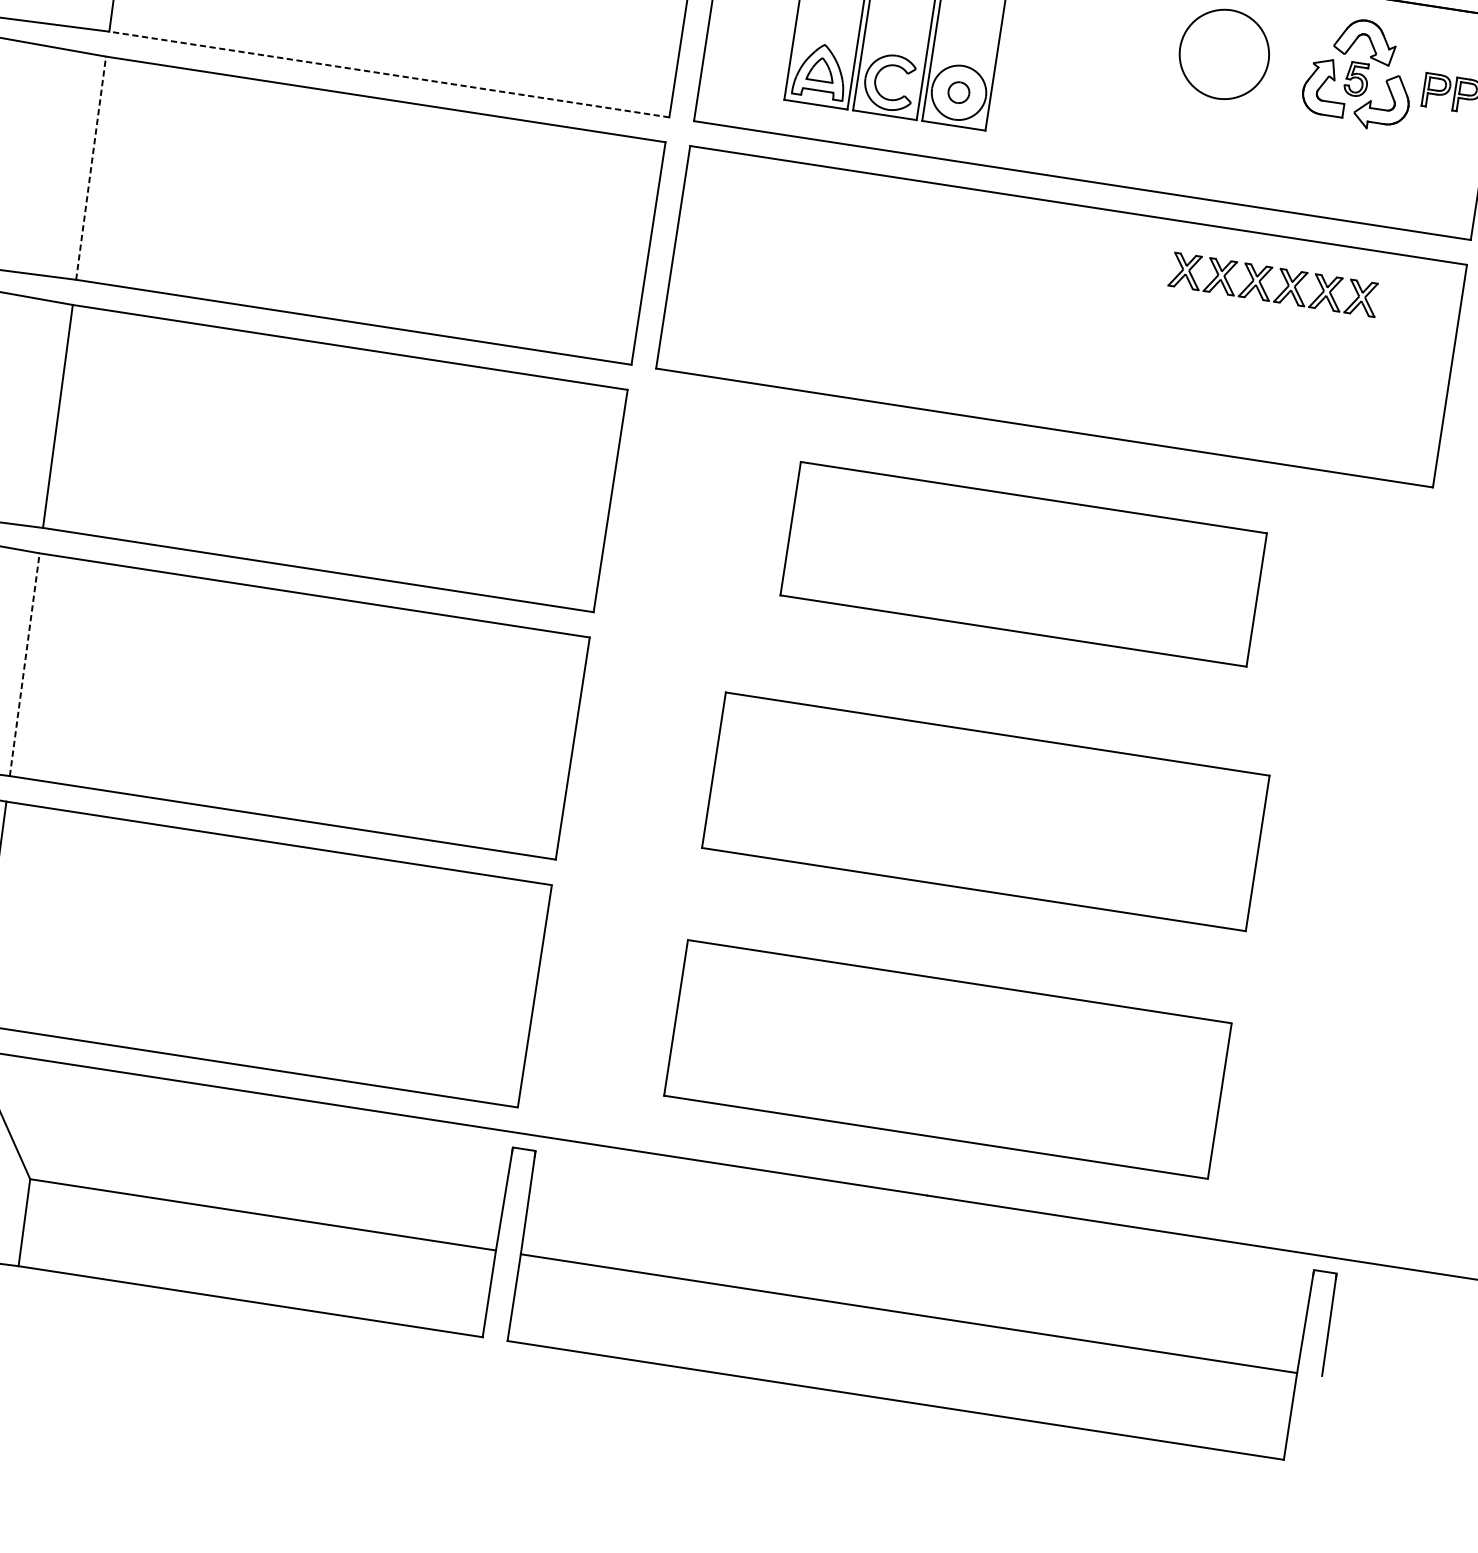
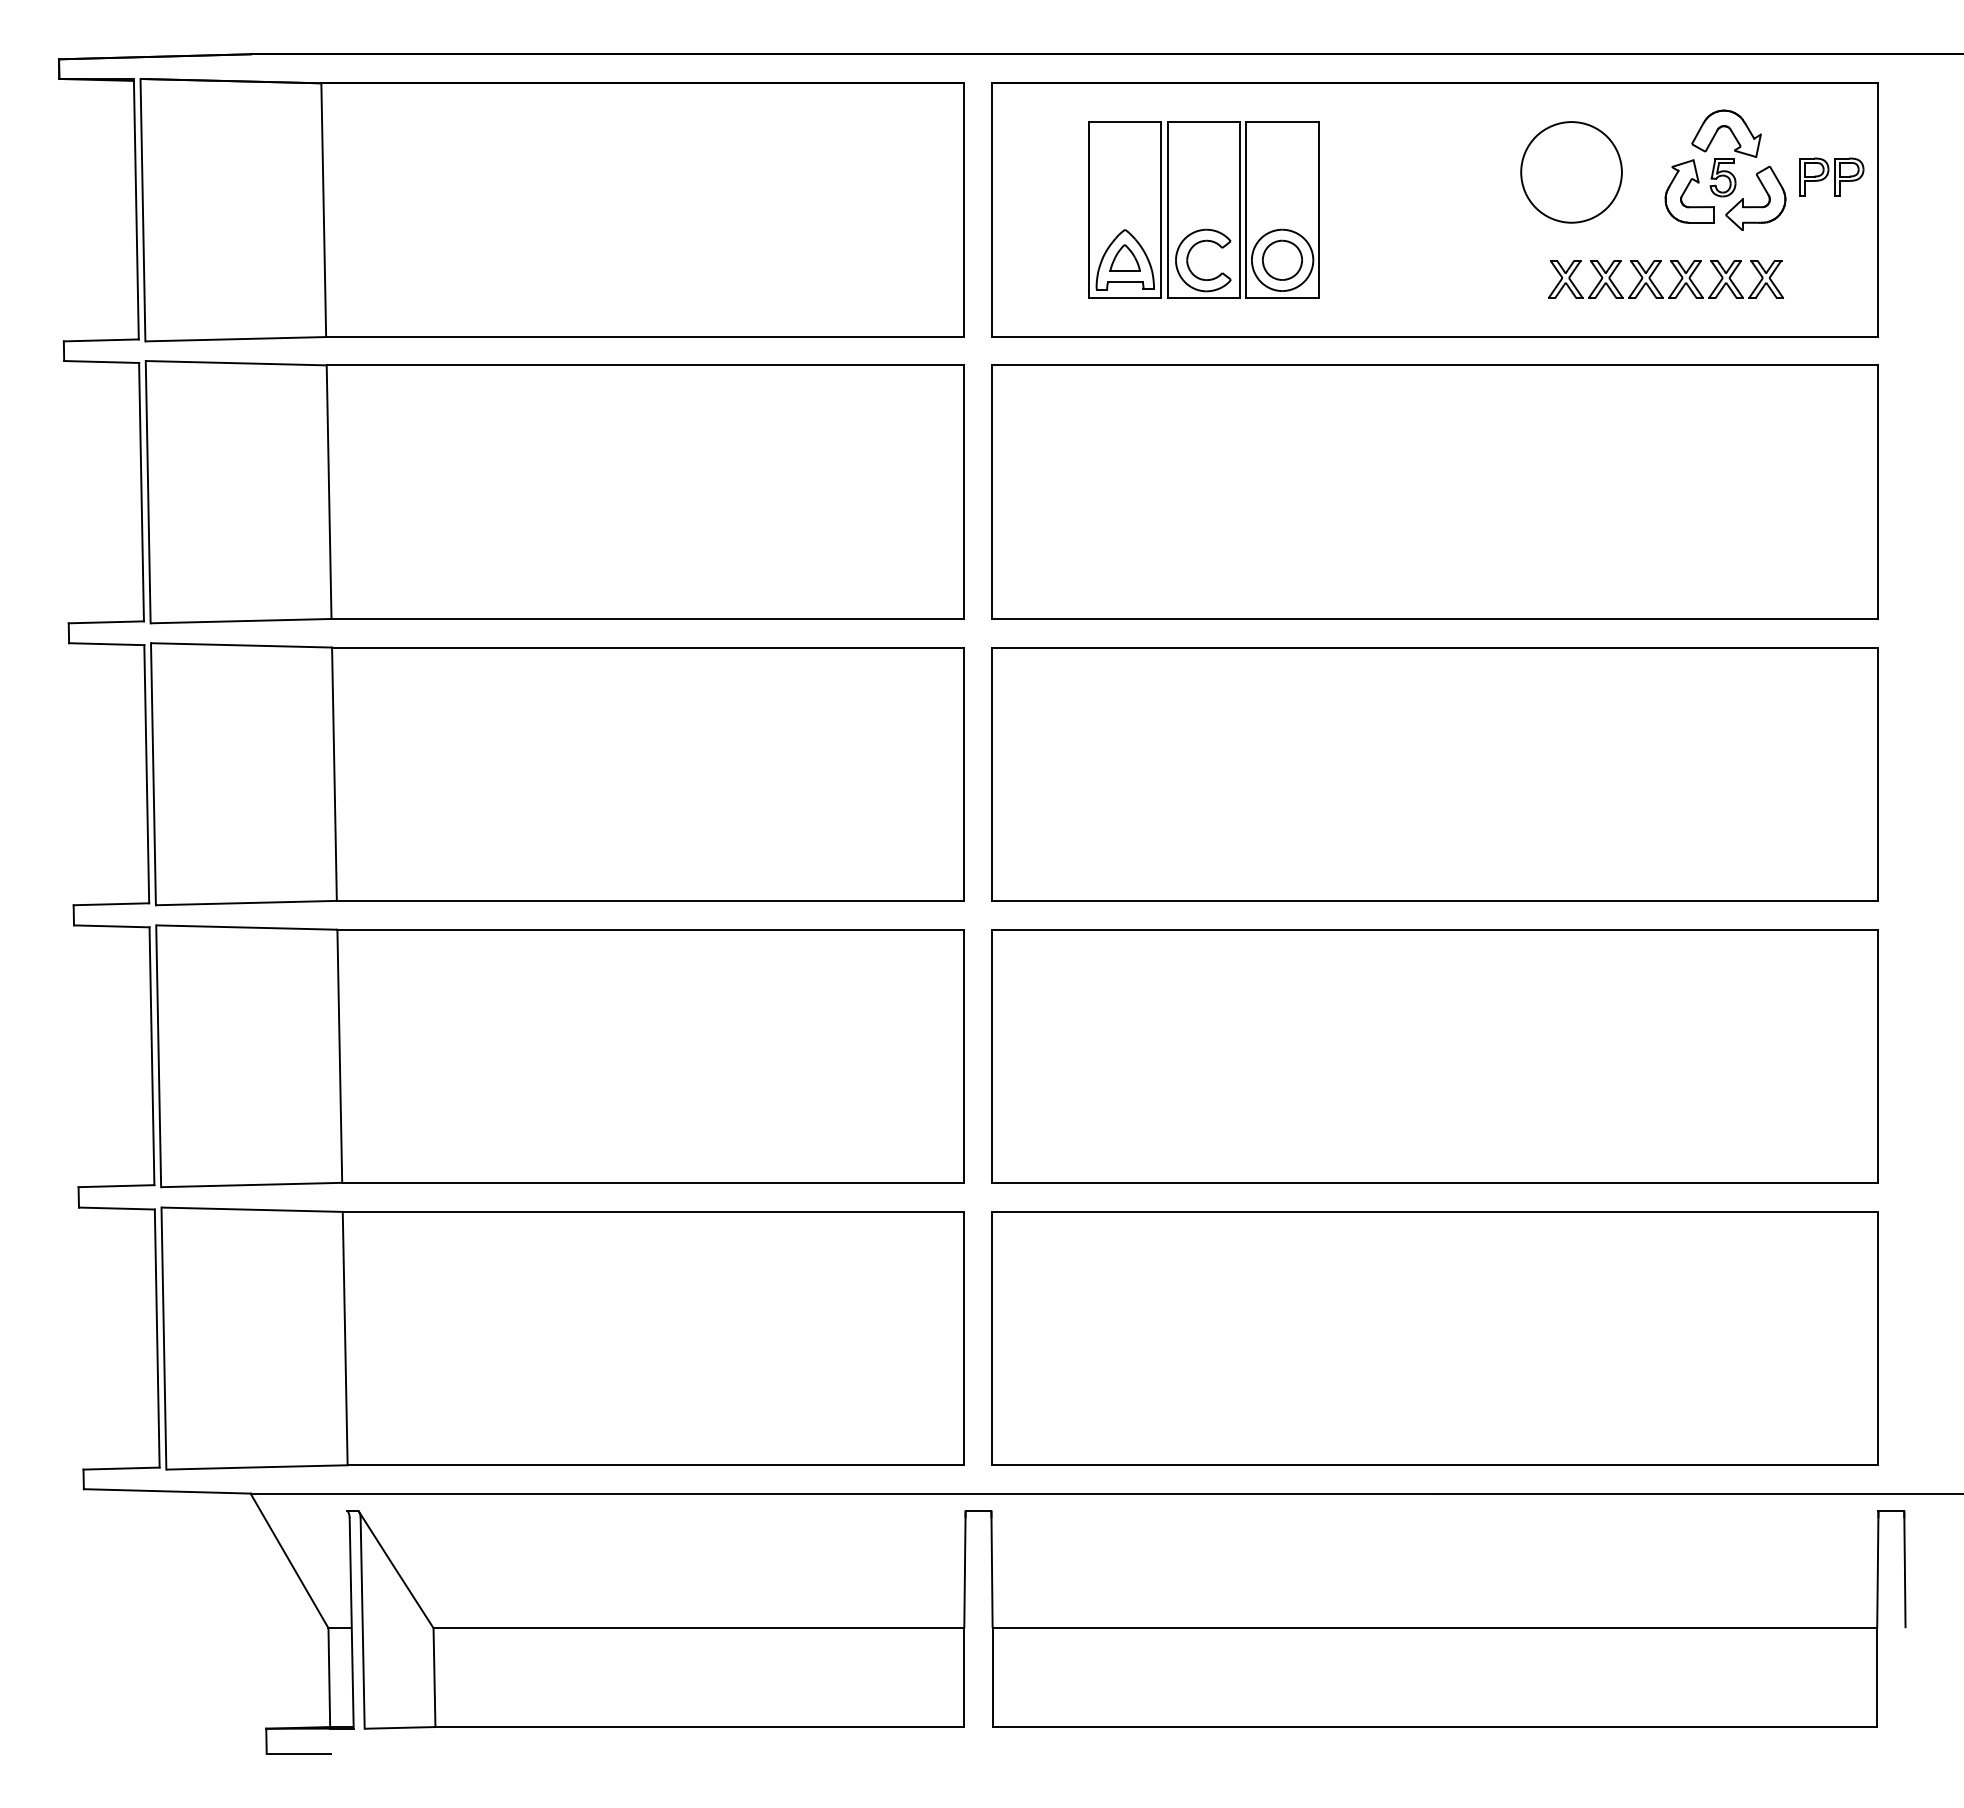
line: (388, 74) -> (644, 337), dashed -> solid
part: (959, 92) -> (1282, 259), size x1.67
line: (91, 168) -> (329, 492), dashed -> solid
part: (1264, 289) -> (1656, 286), moved
part: (1023, 564) -> (1434, 774), size x1.67
line: (24, 664) -> (339, 1056), dashed -> solid
part: (985, 811) -> (1434, 1056), size x1.43
part: (947, 1059) -> (1434, 1338), size x1.43

